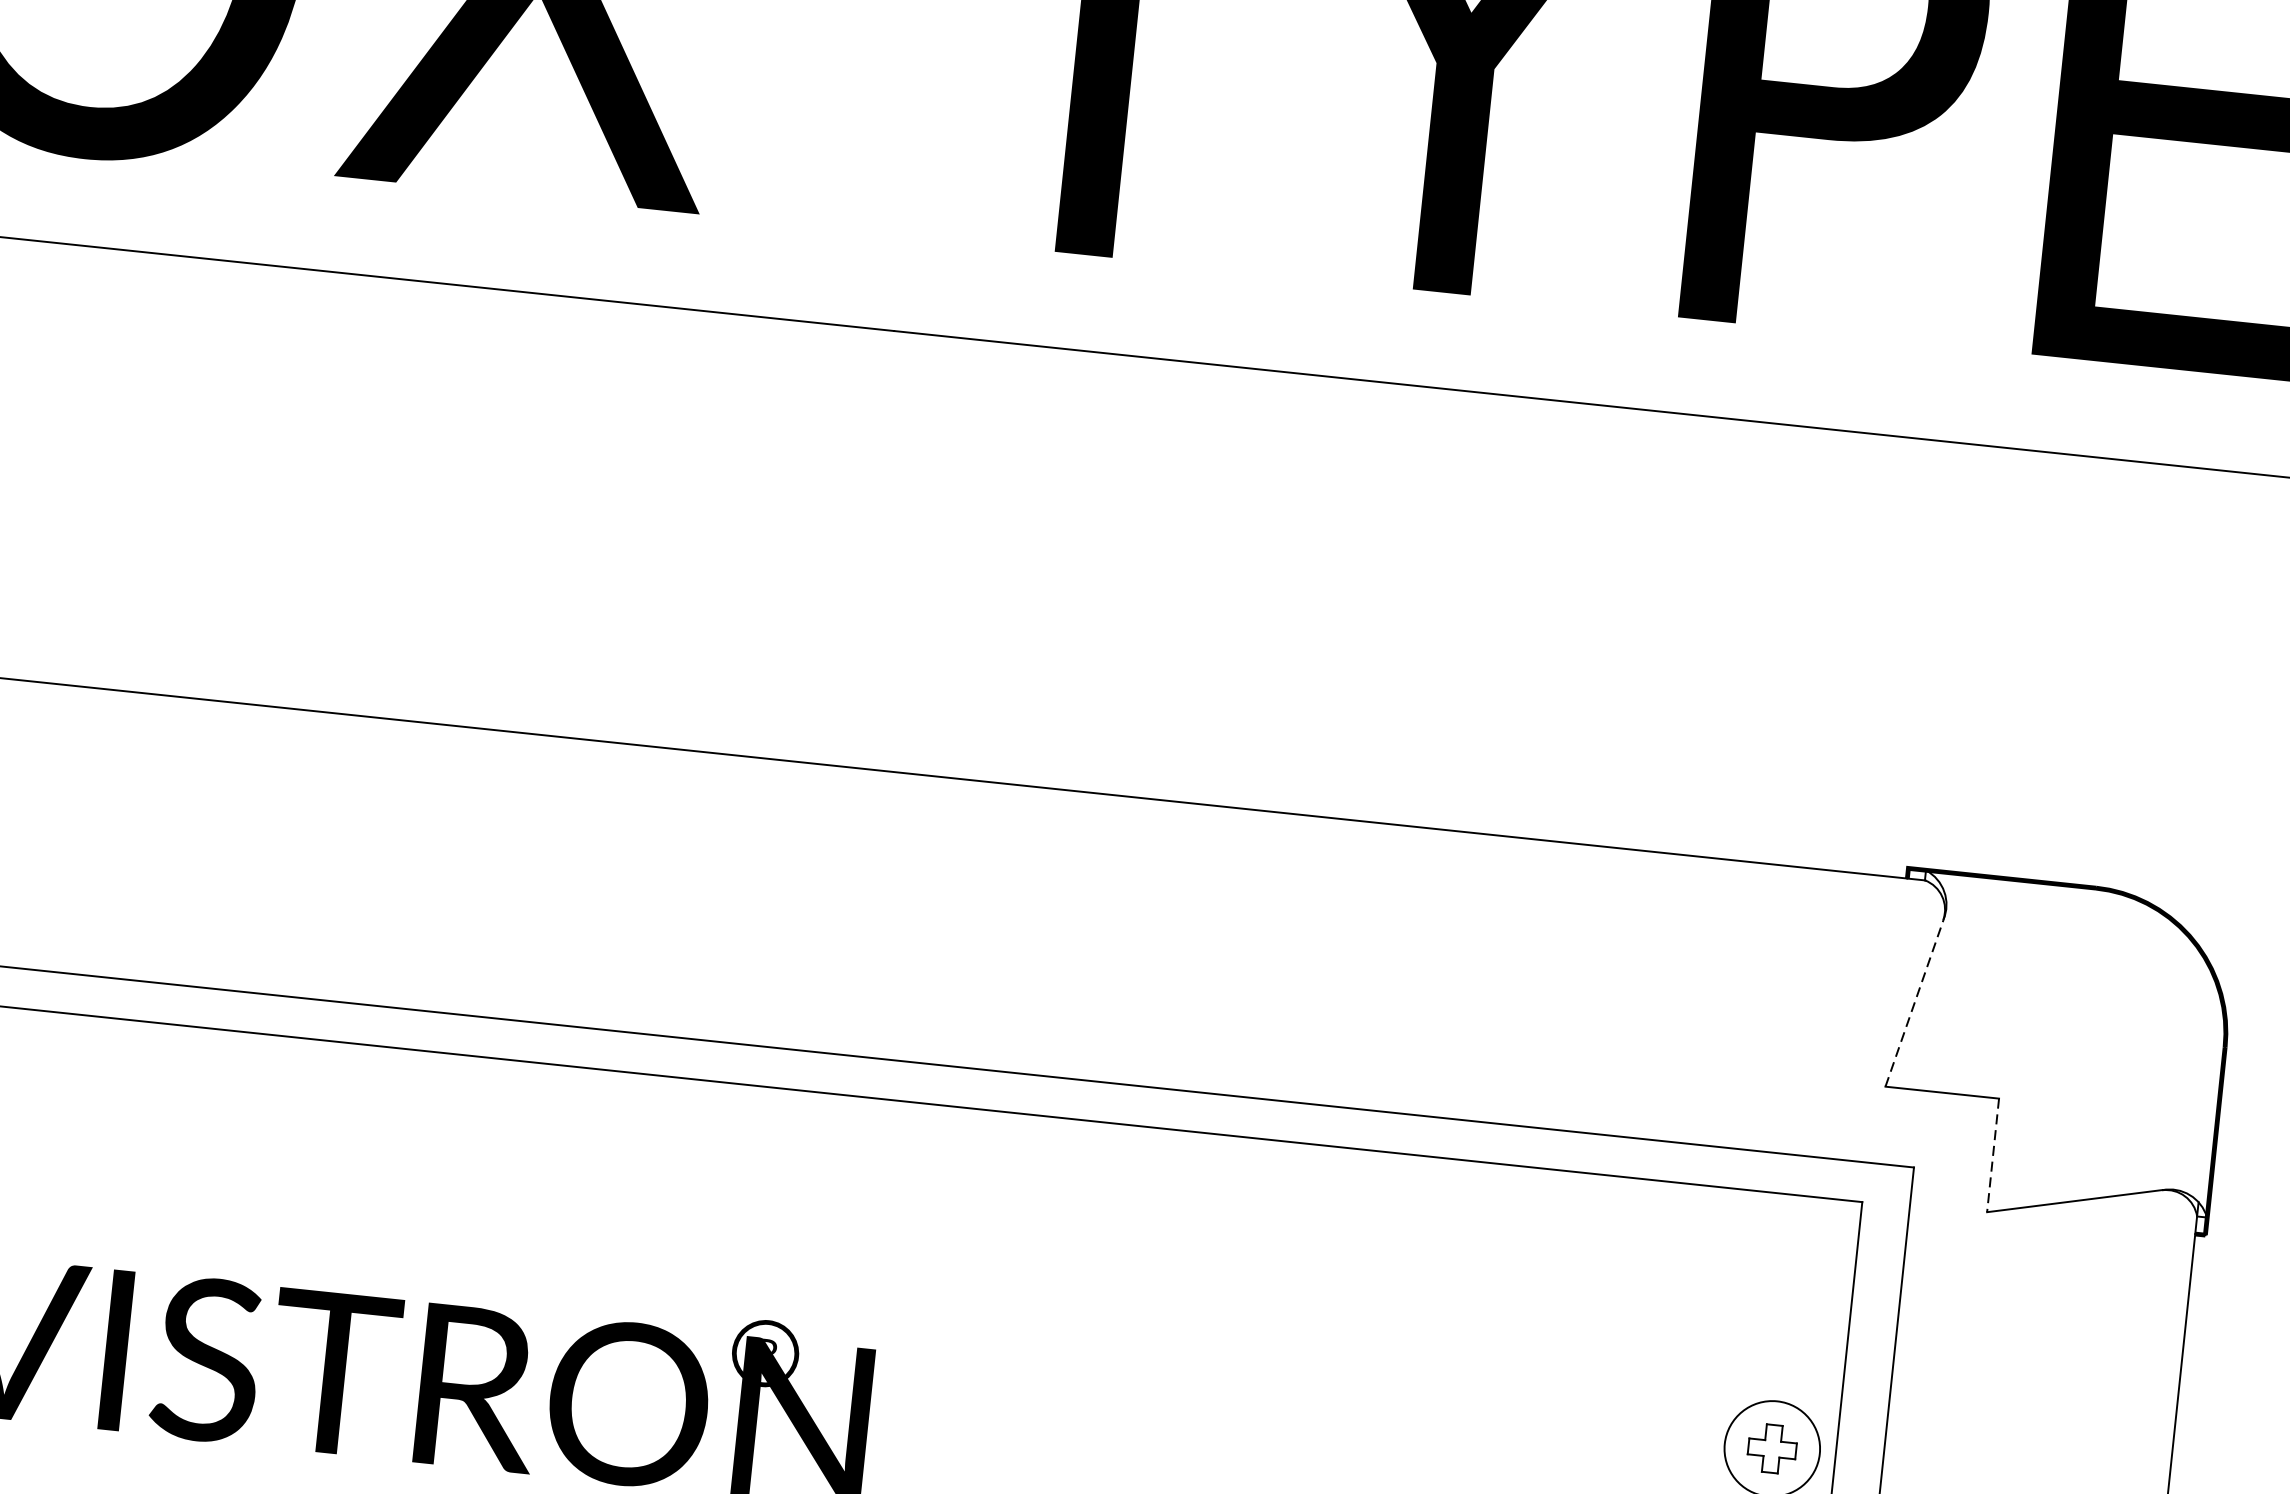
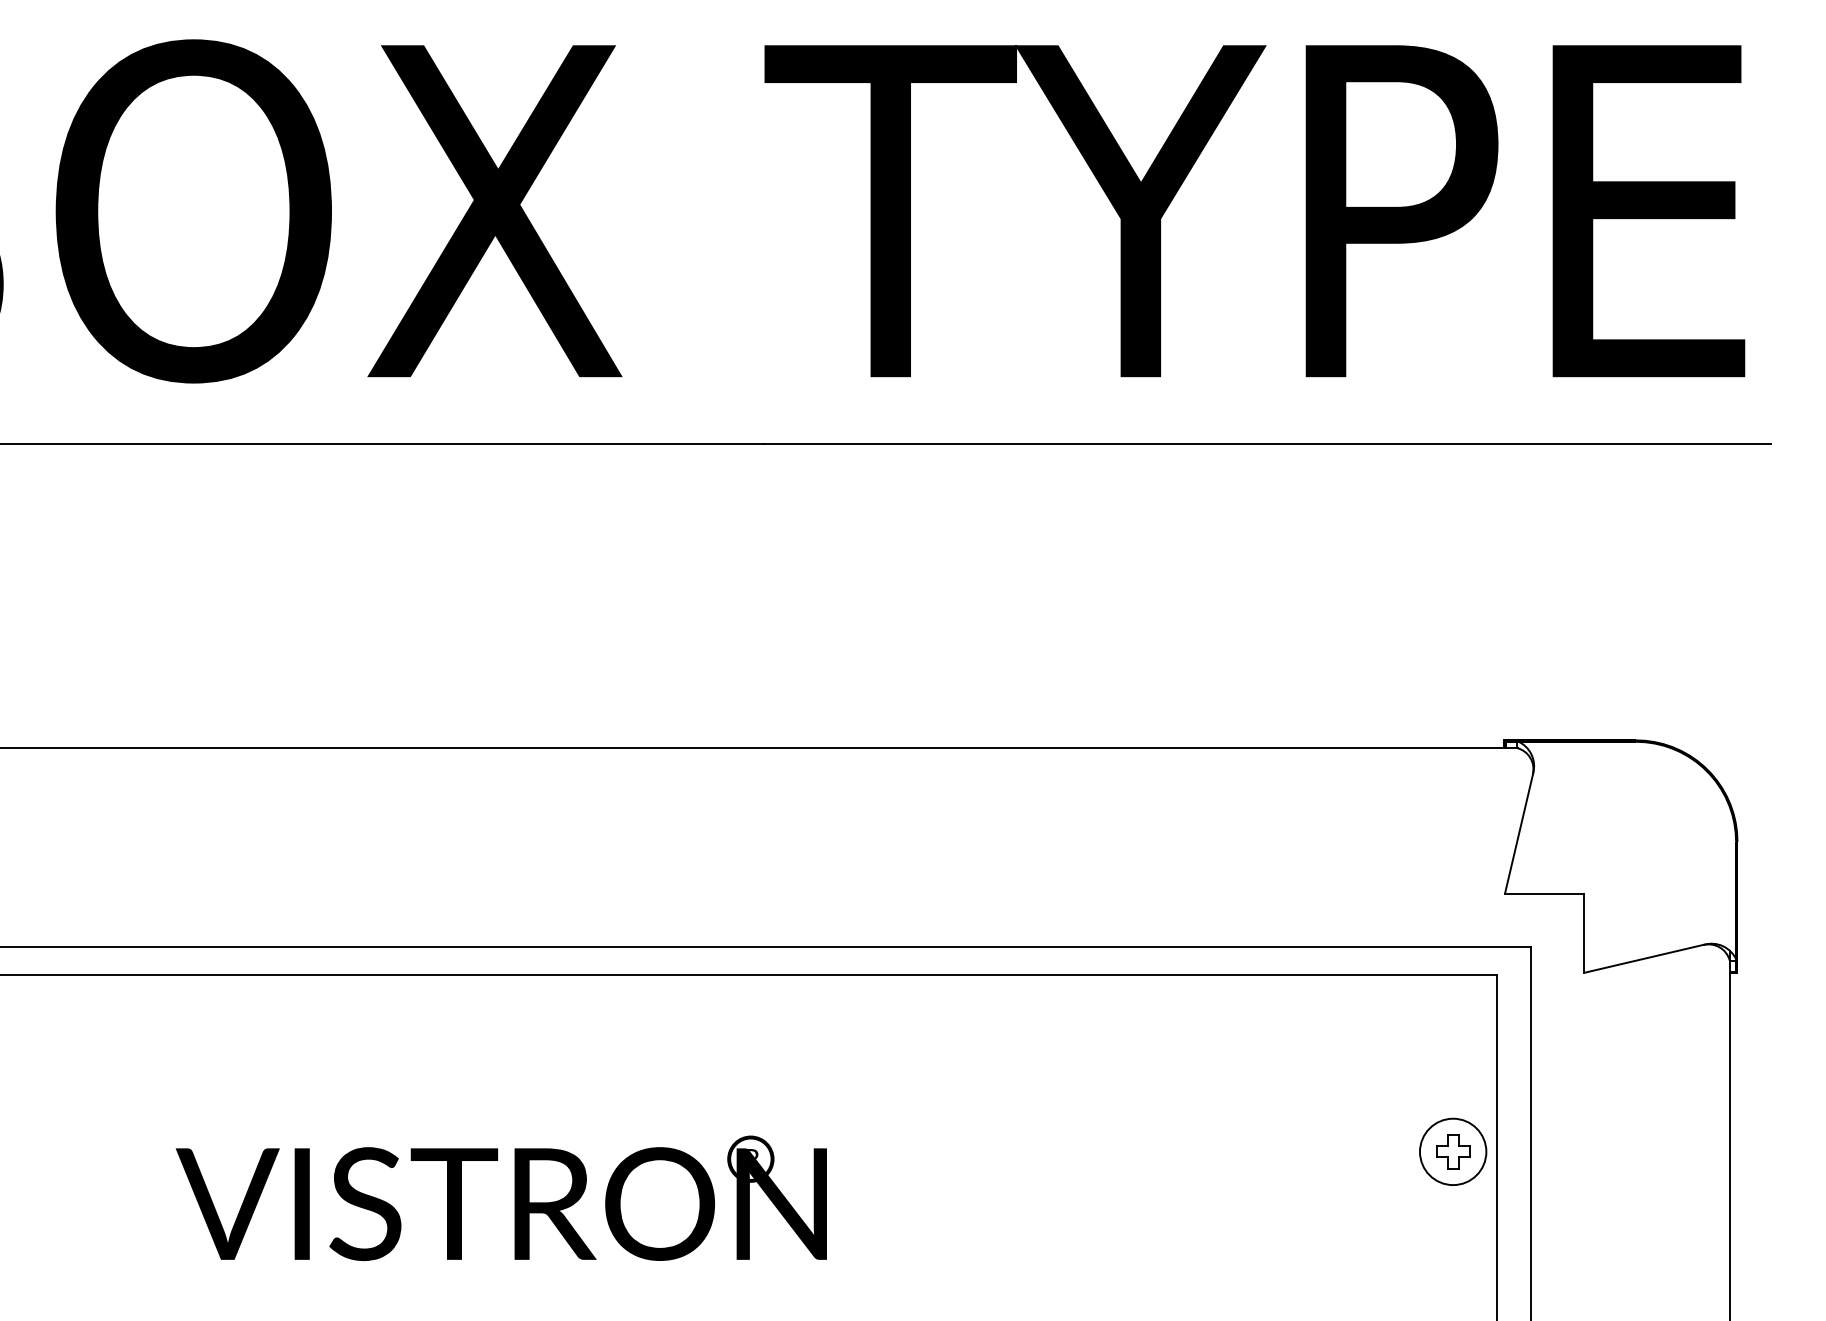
line: (1915, 1002) -> (1519, 833), dashed -> solid
line: (1993, 1155) -> (1584, 933), dashed -> solid

